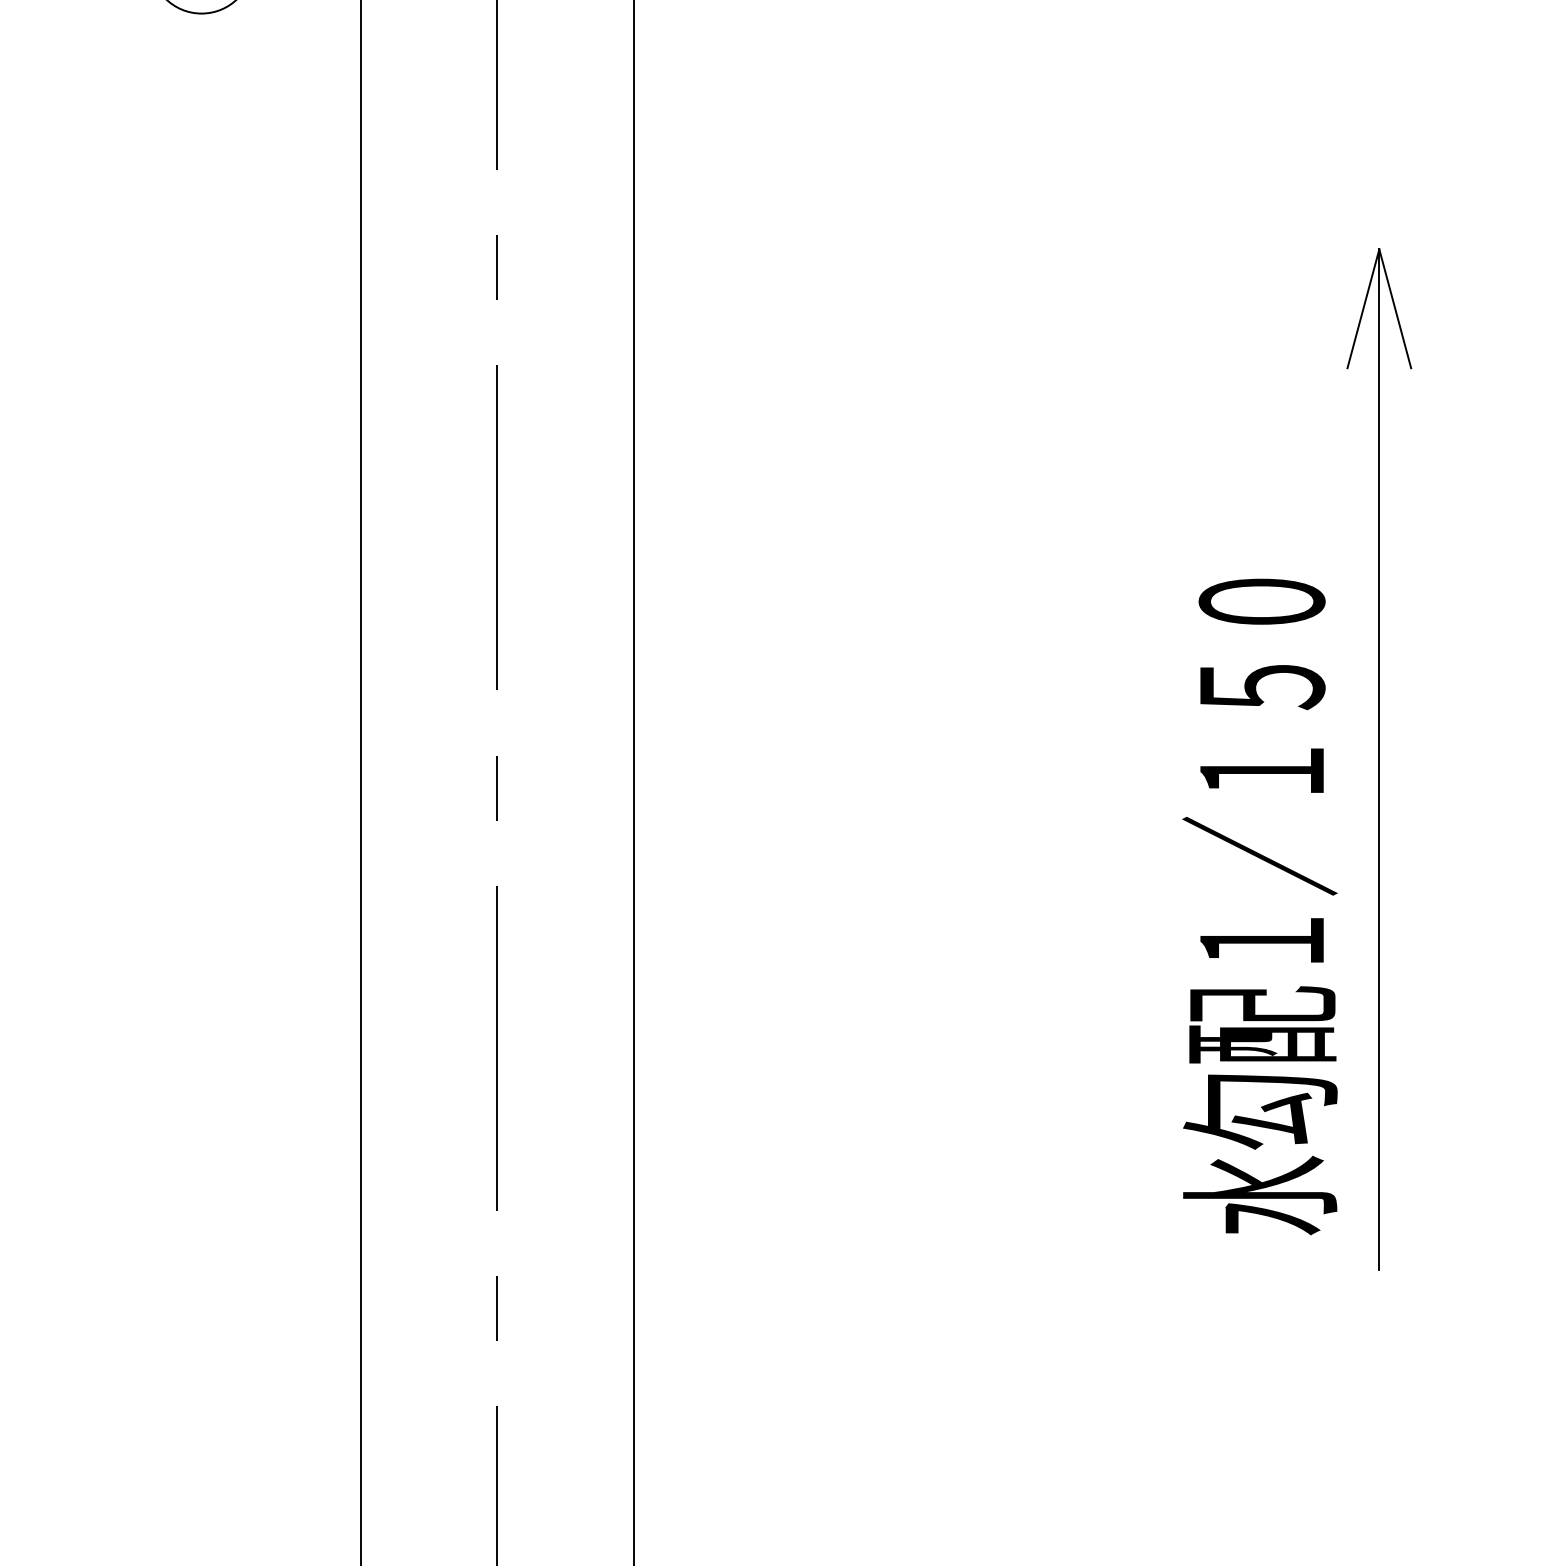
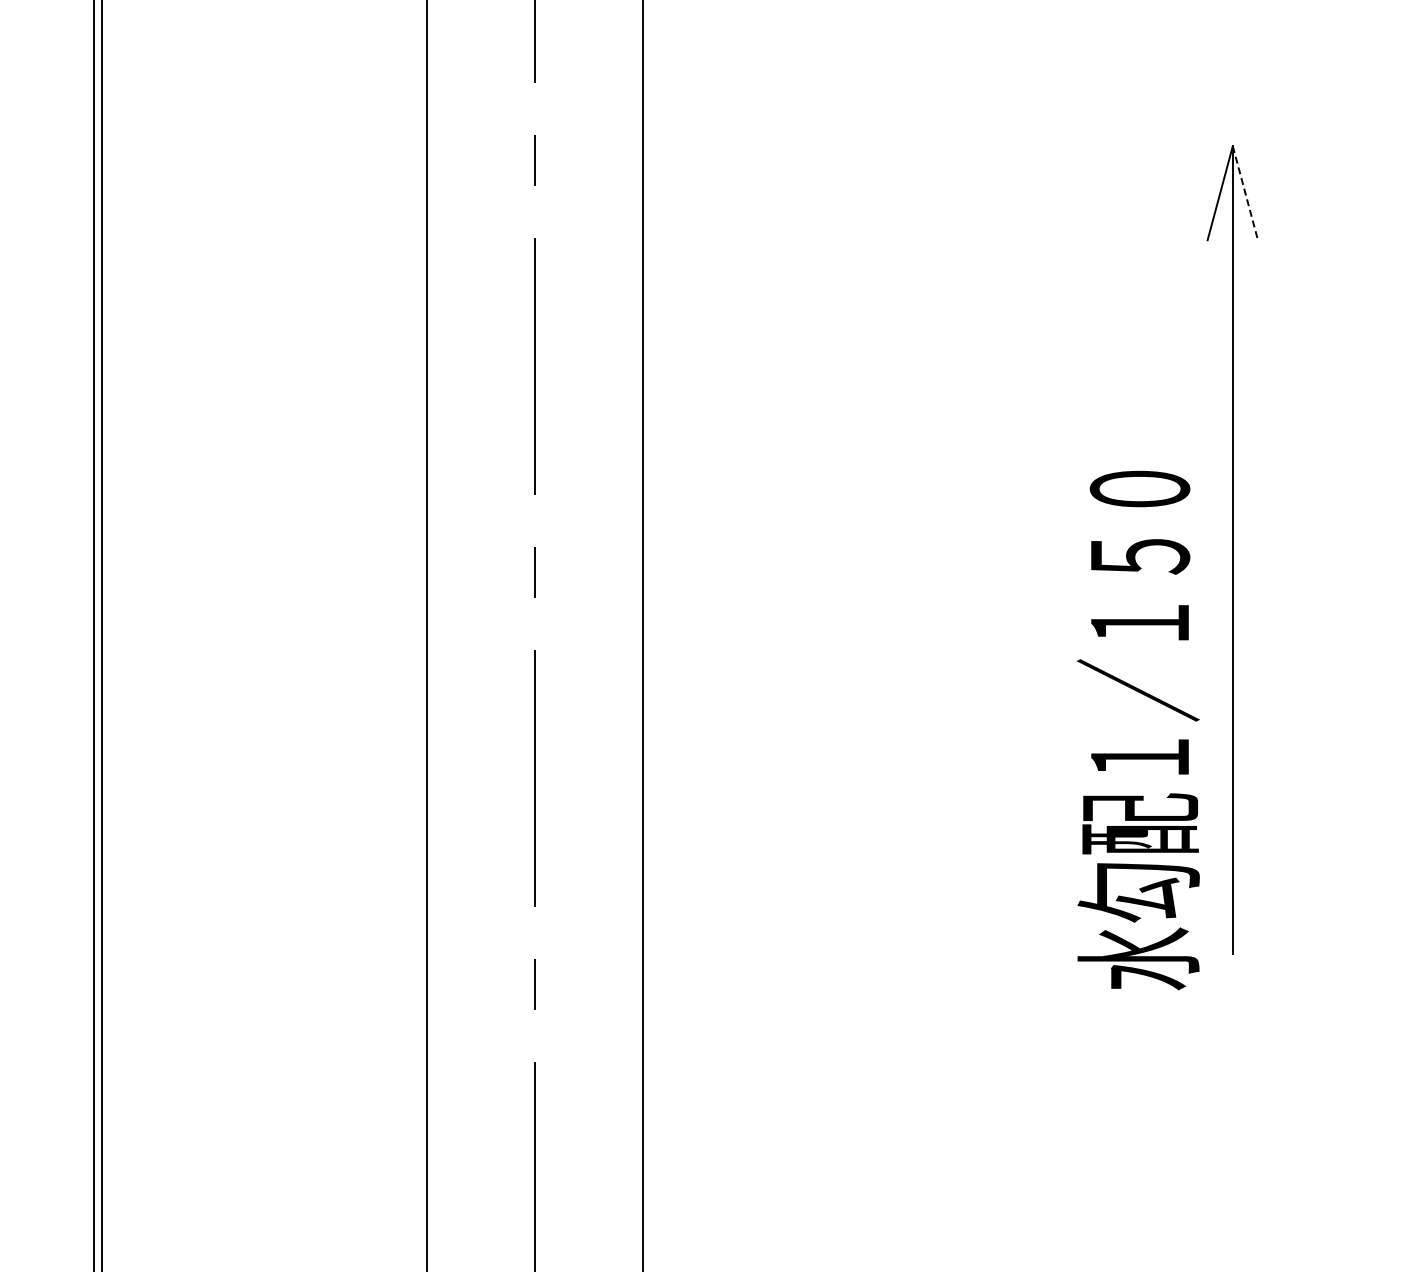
line: (1395, 309) -> (1245, 193), solid -> dashed
text: (1260, 906) -> (1138, 730), moved

